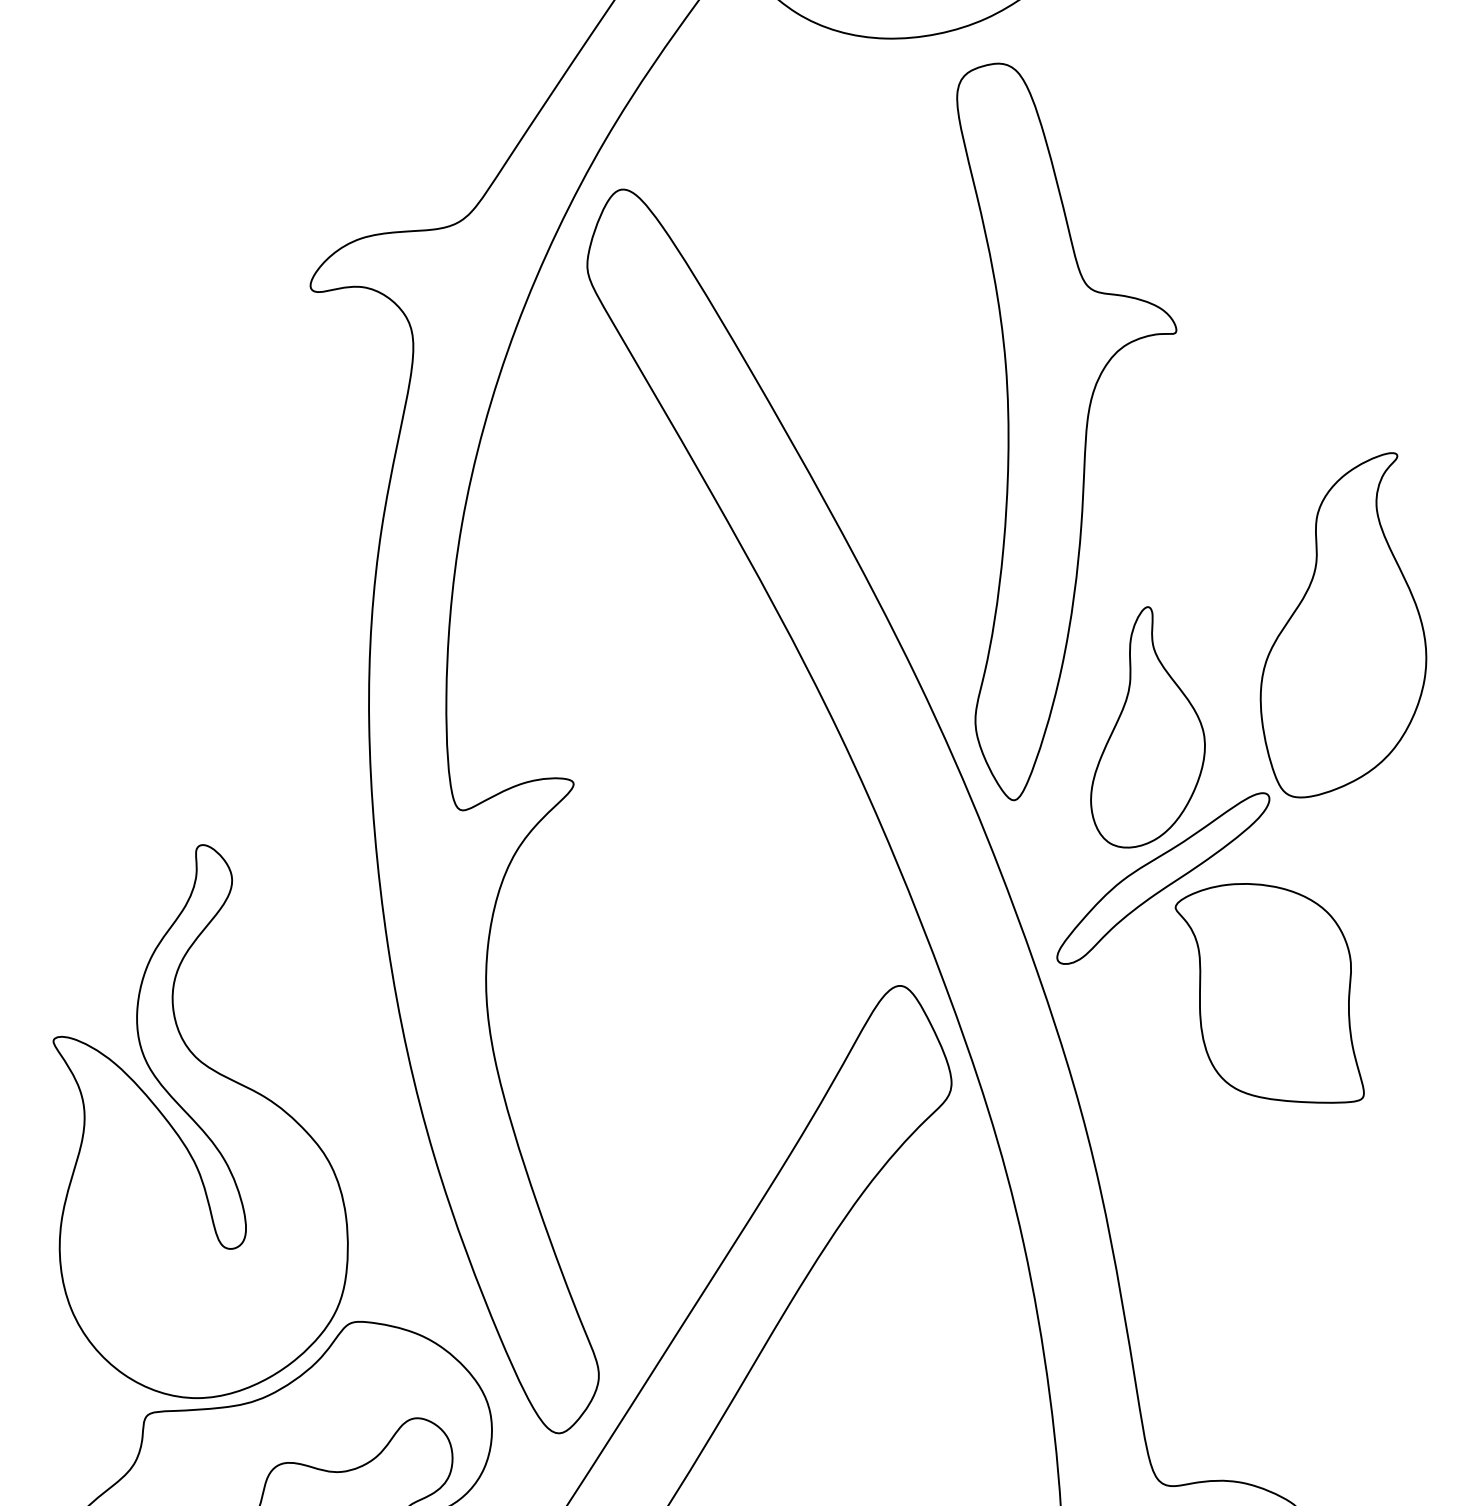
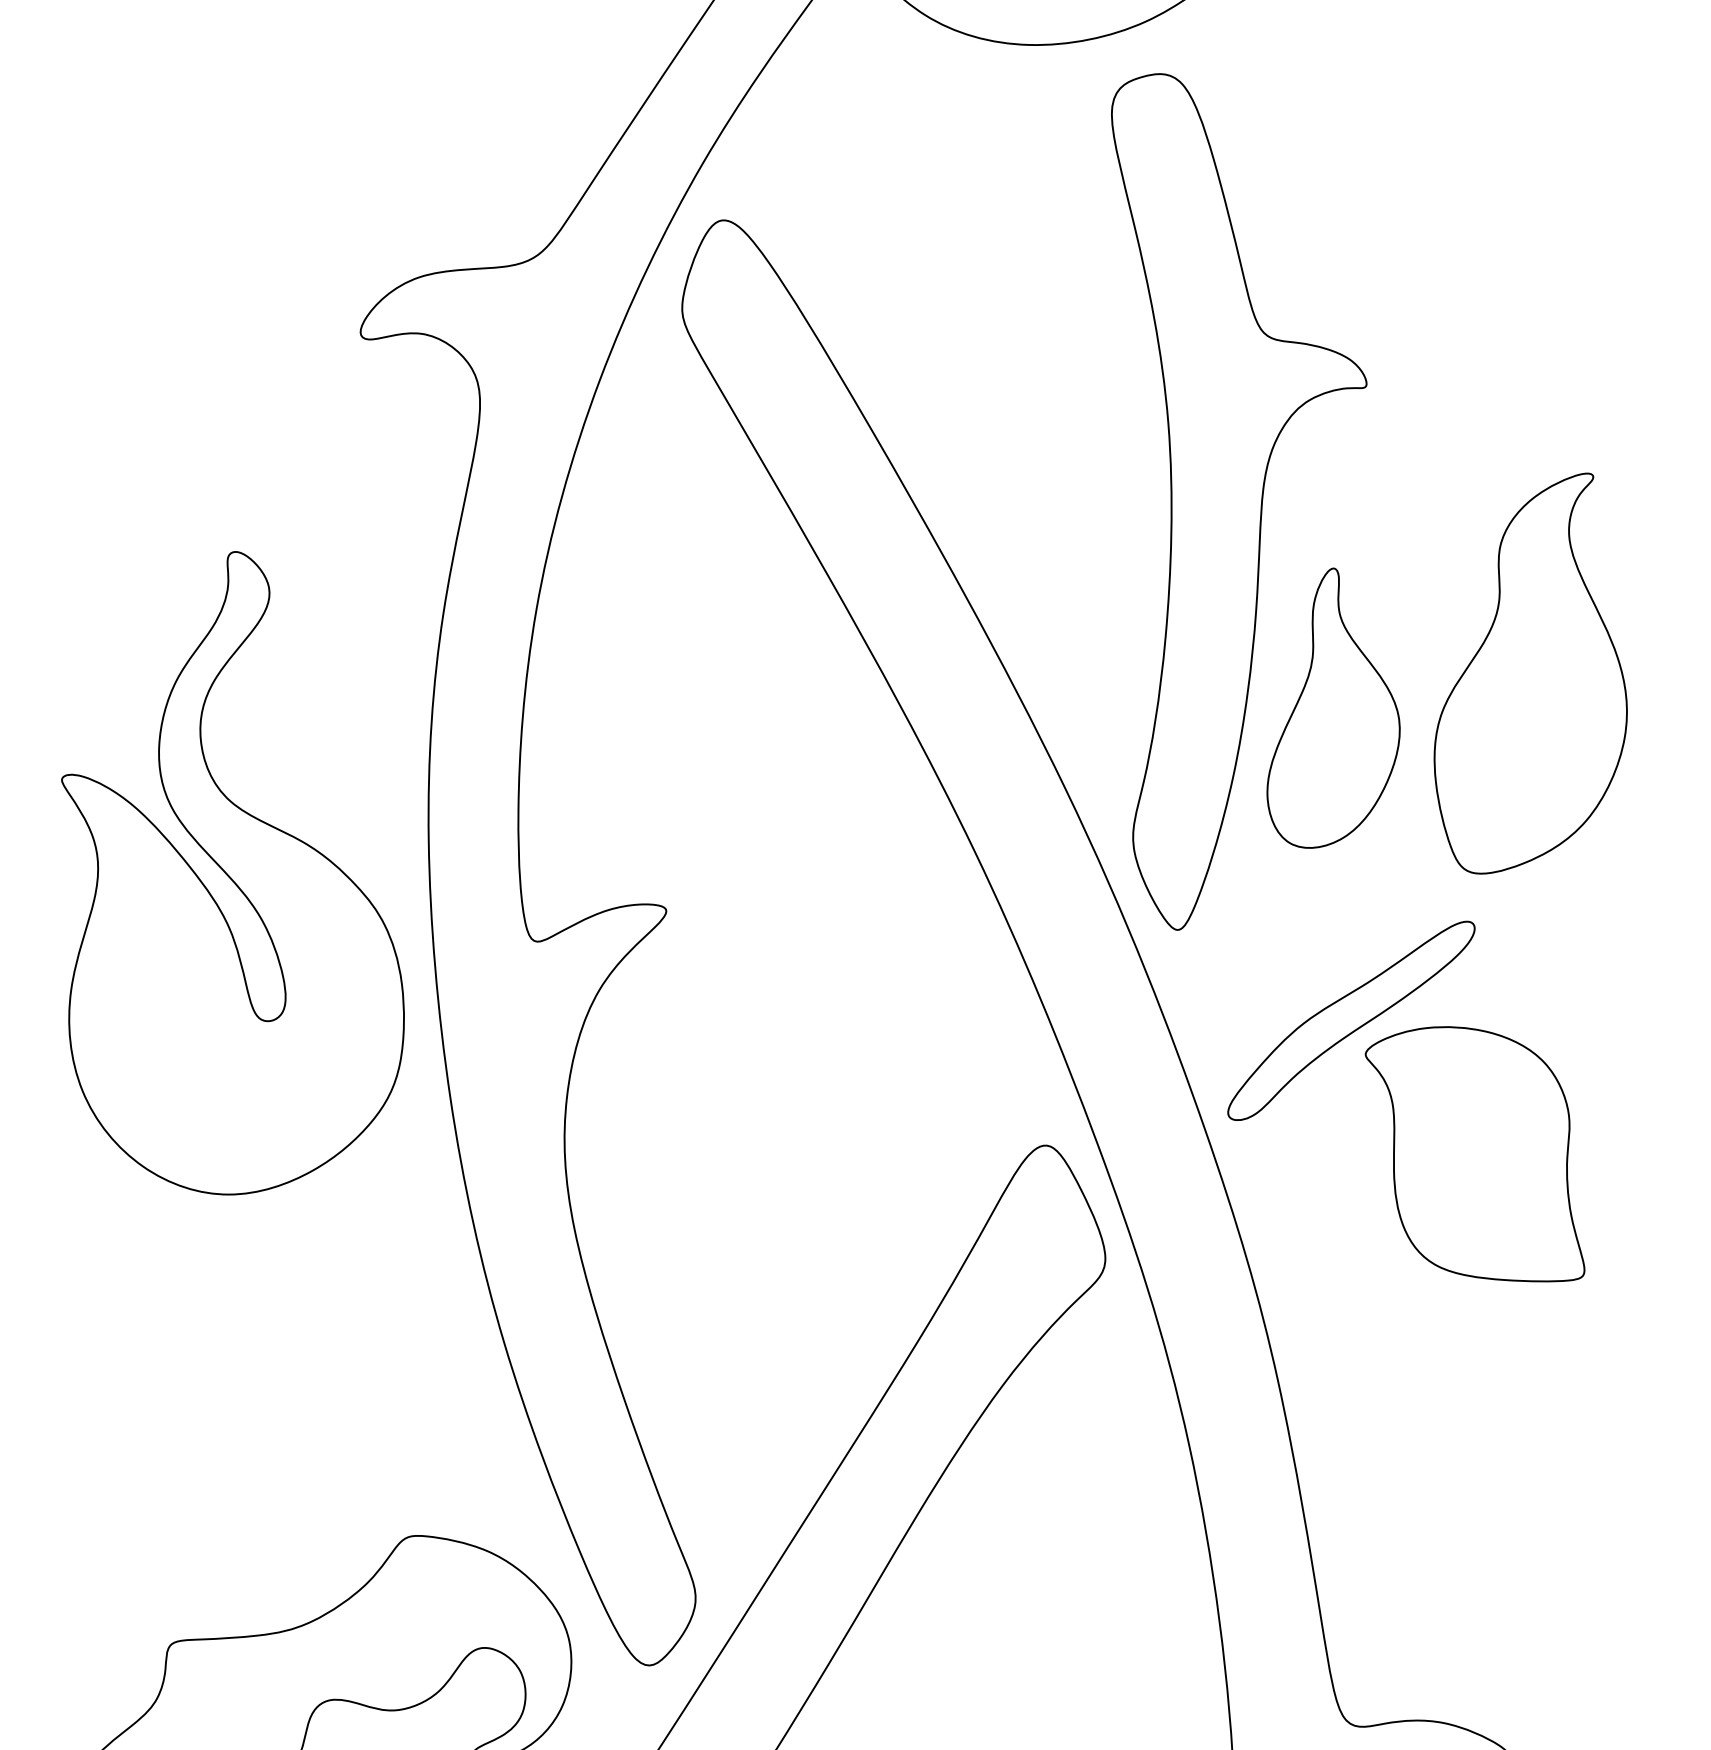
part: (1343, 625) -> (1530, 673), moved
part: (1147, 726) -> (1333, 707), moved
part: (200, 1121) -> (232, 873), moved

